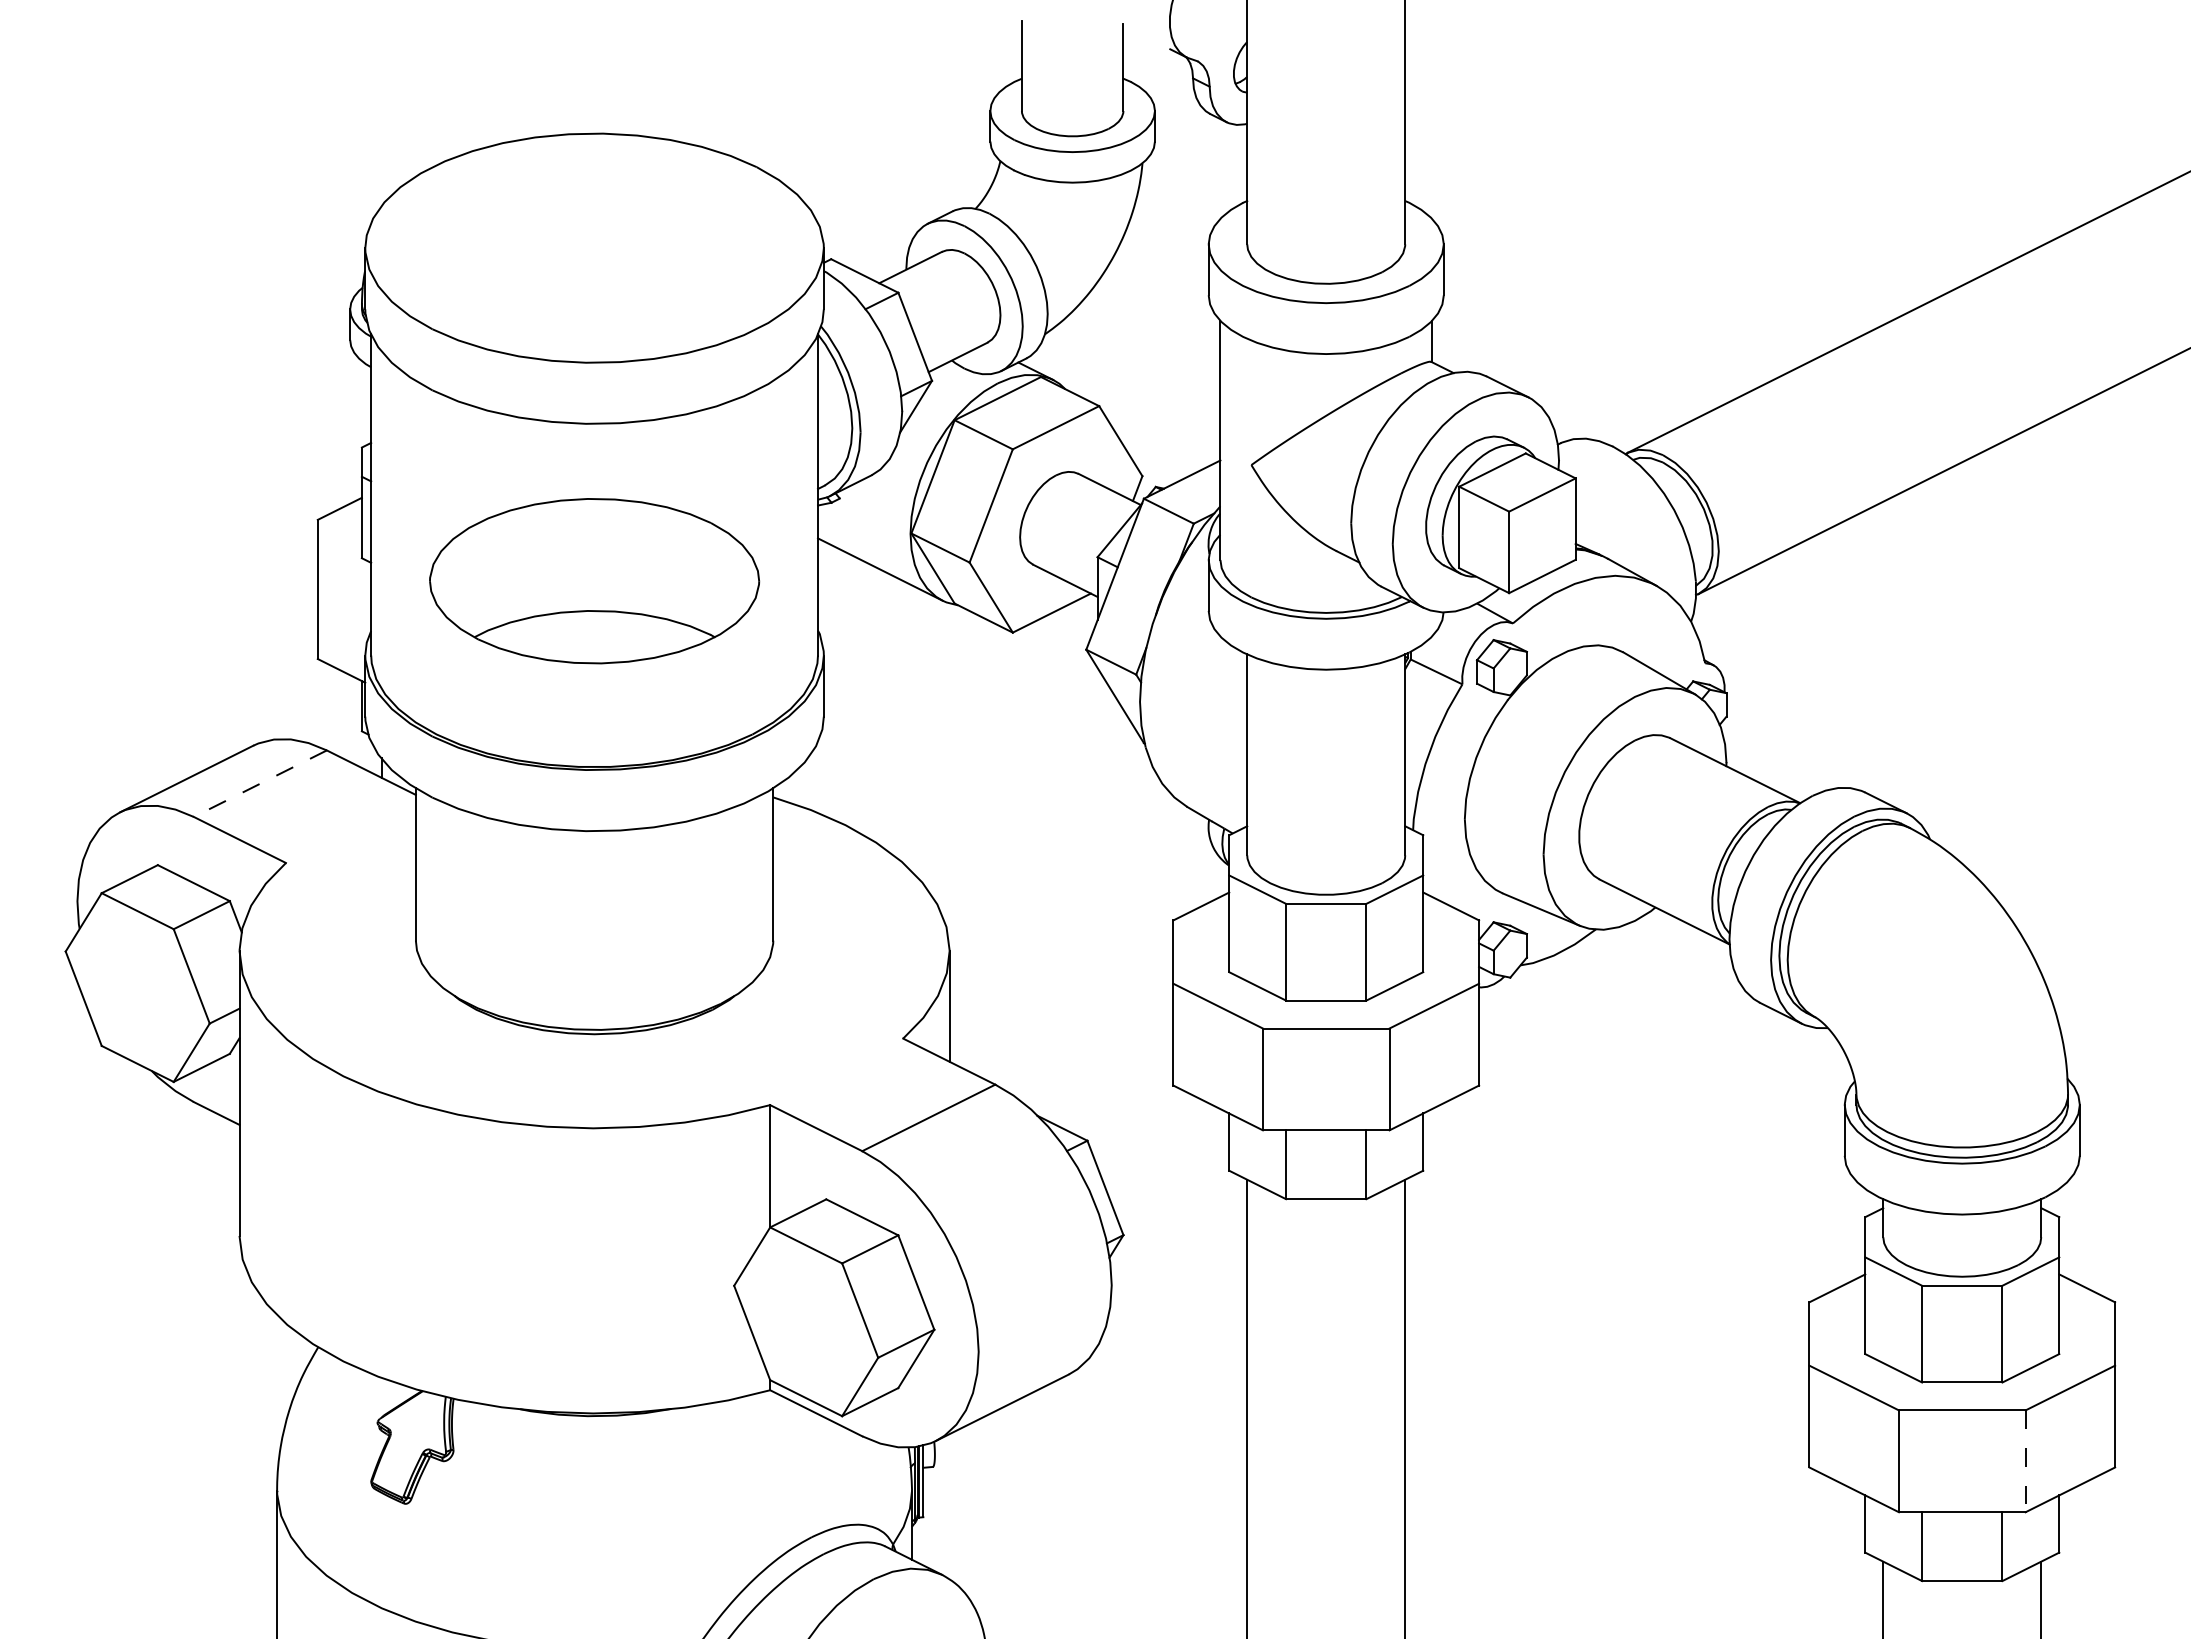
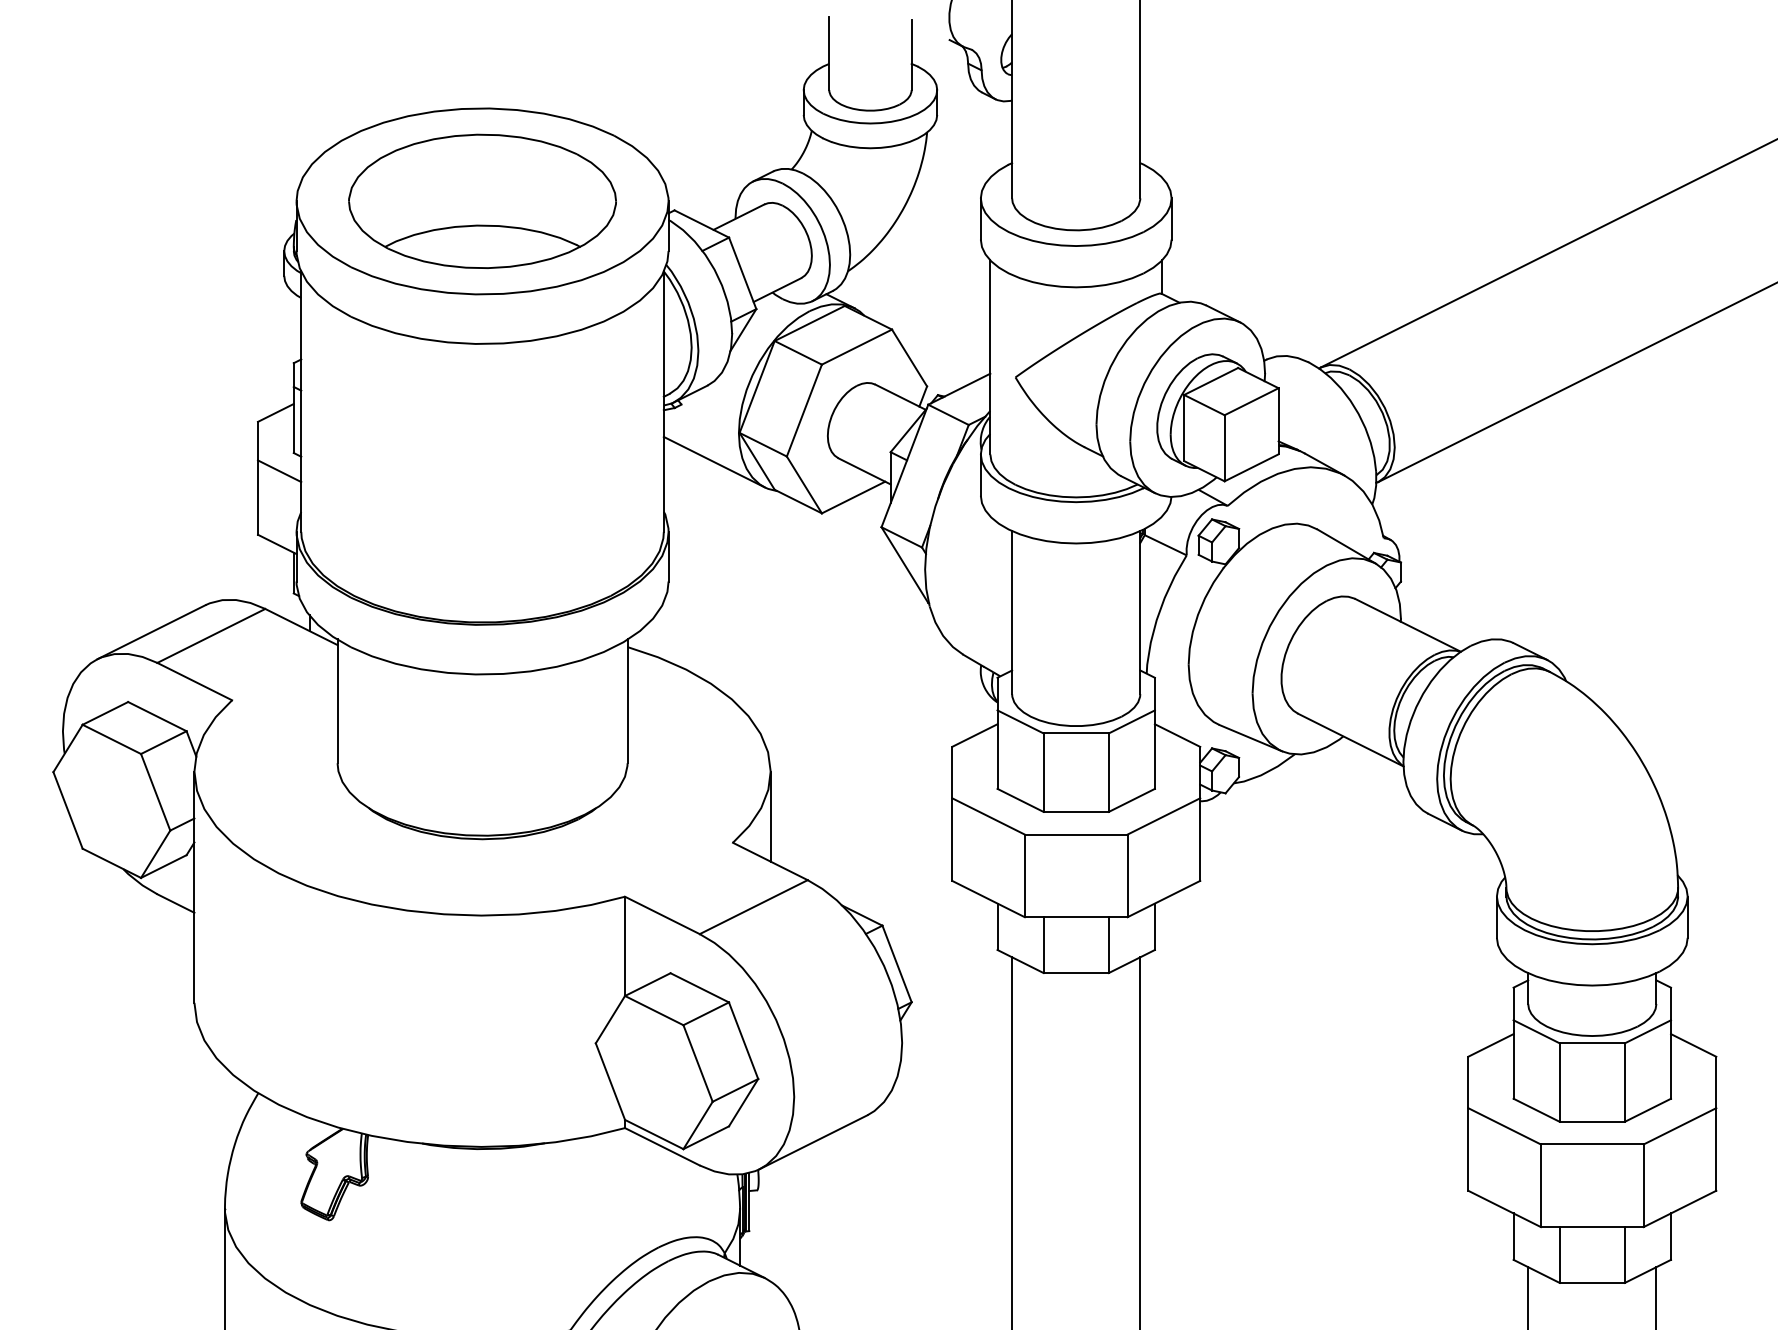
line: (344, 580) -> (279, 471), added
part: (594, 581) -> (482, 201), moved
line: (259, 783) -> (210, 635), dashed -> solid
line: (2025, 1461) -> (1643, 1185), dashed -> solid

